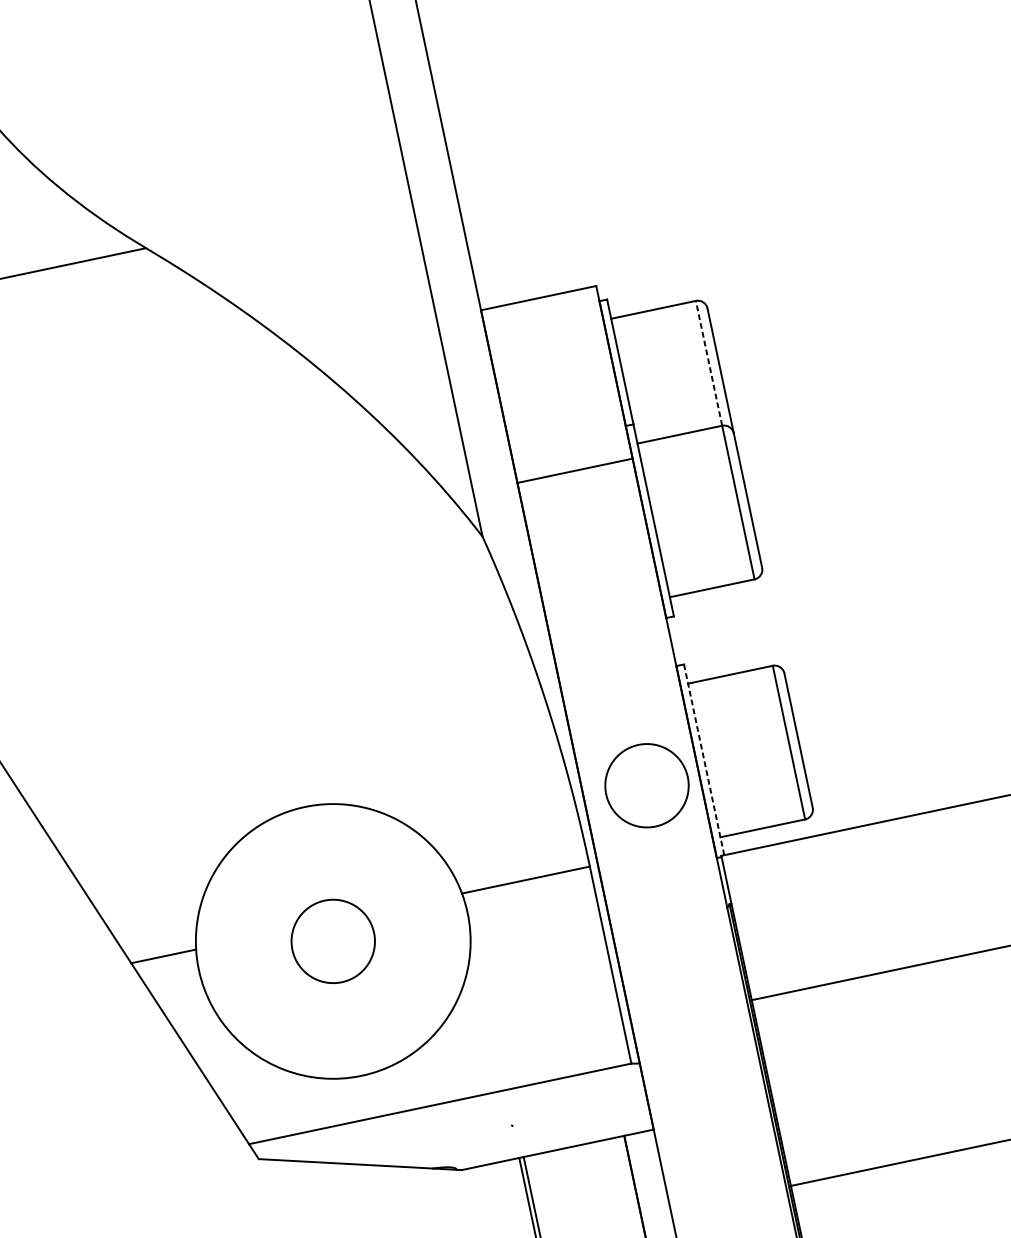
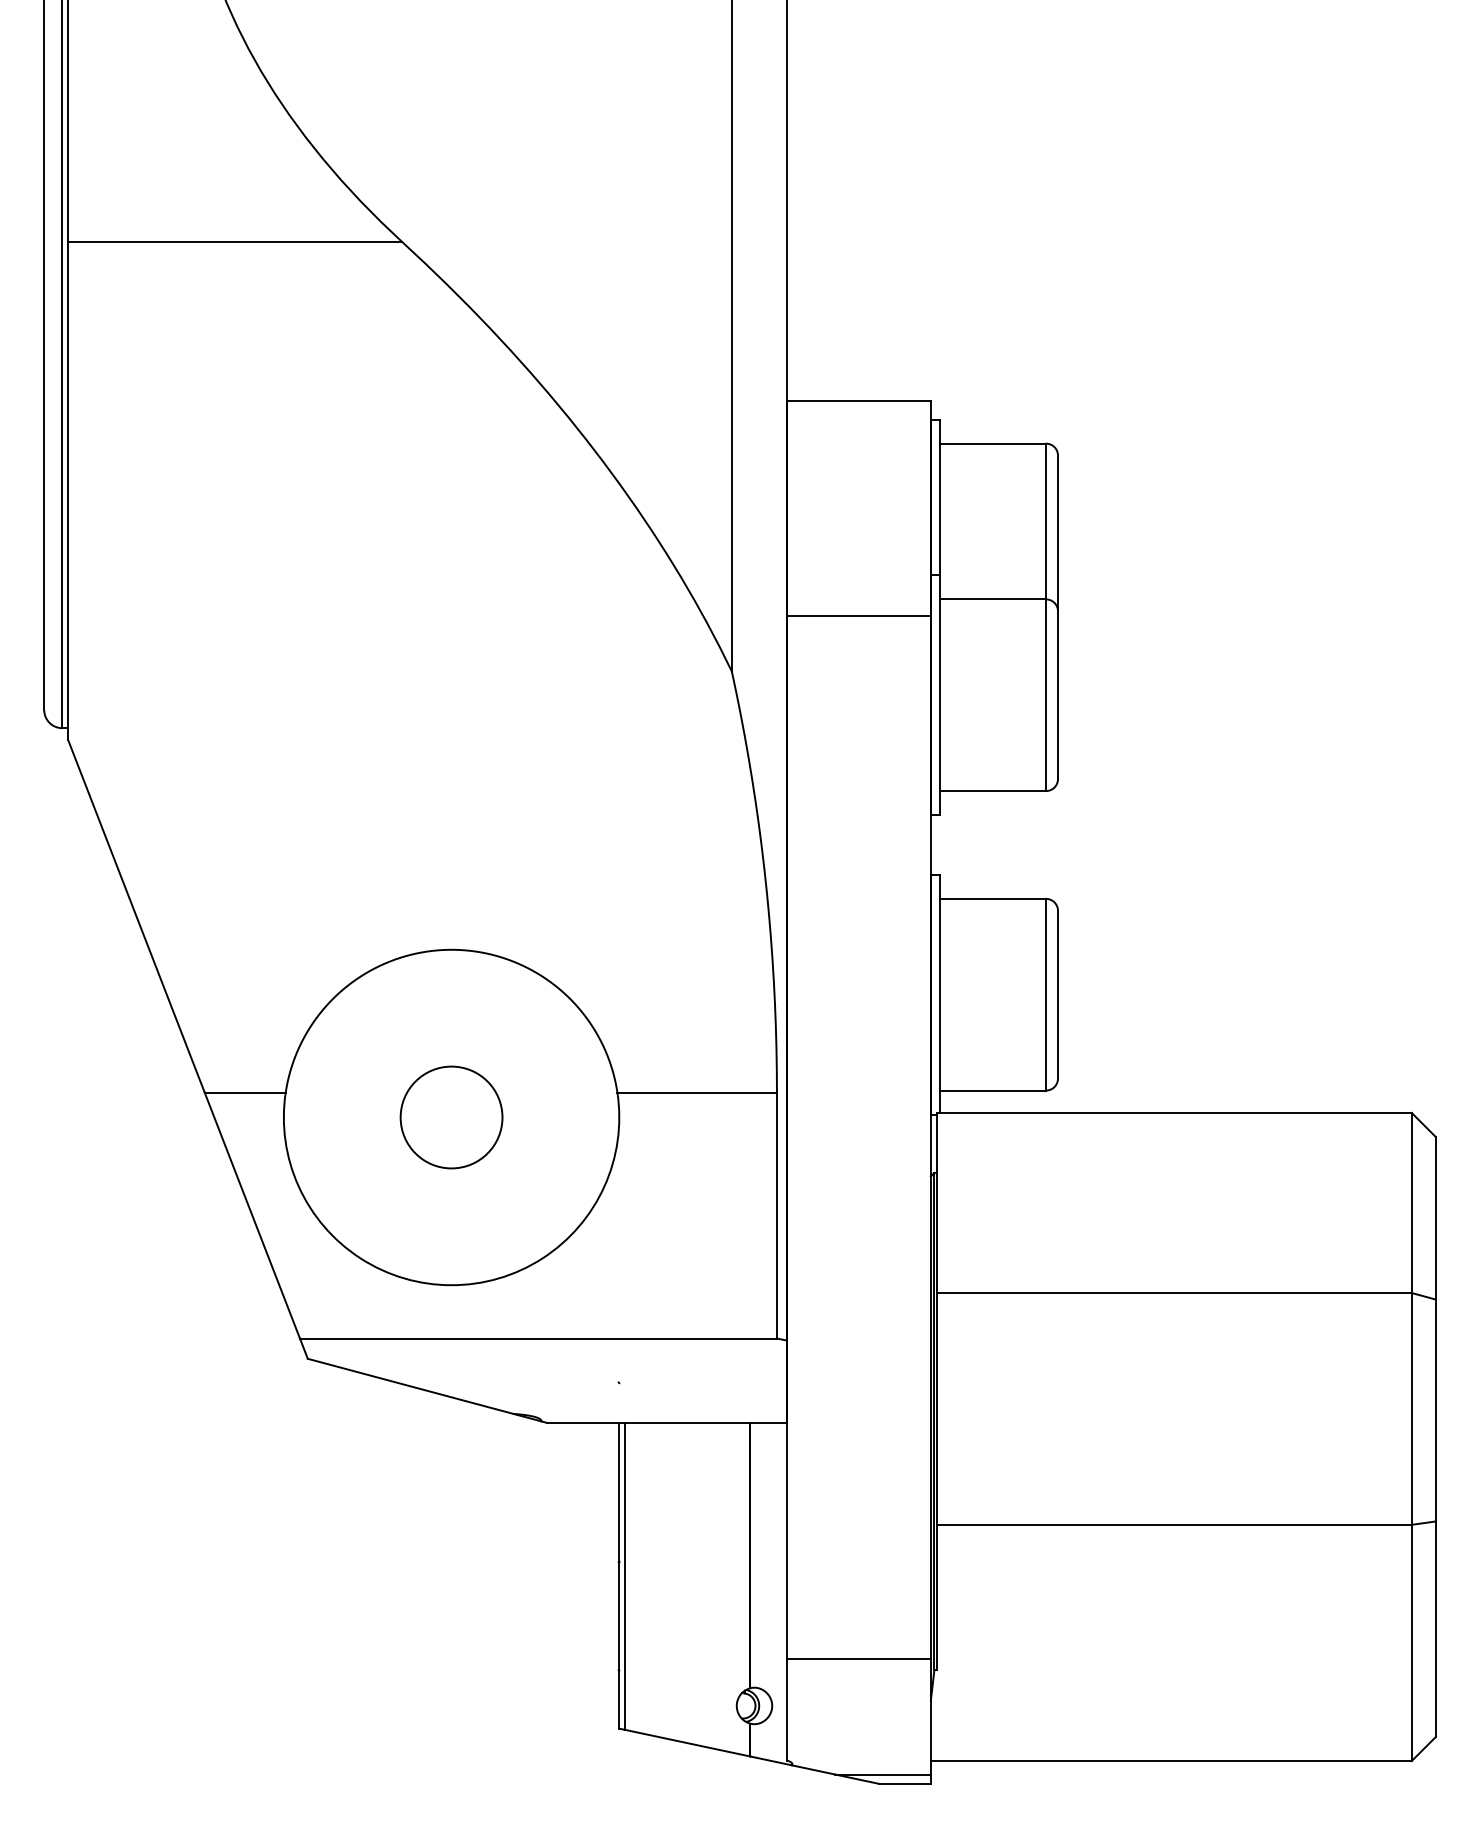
line: (709, 363) -> (1046, 521), dashed -> solid
line: (704, 760) -> (940, 994), dashed -> solid
circle: (646, 785) -> (865, 1010), removed

